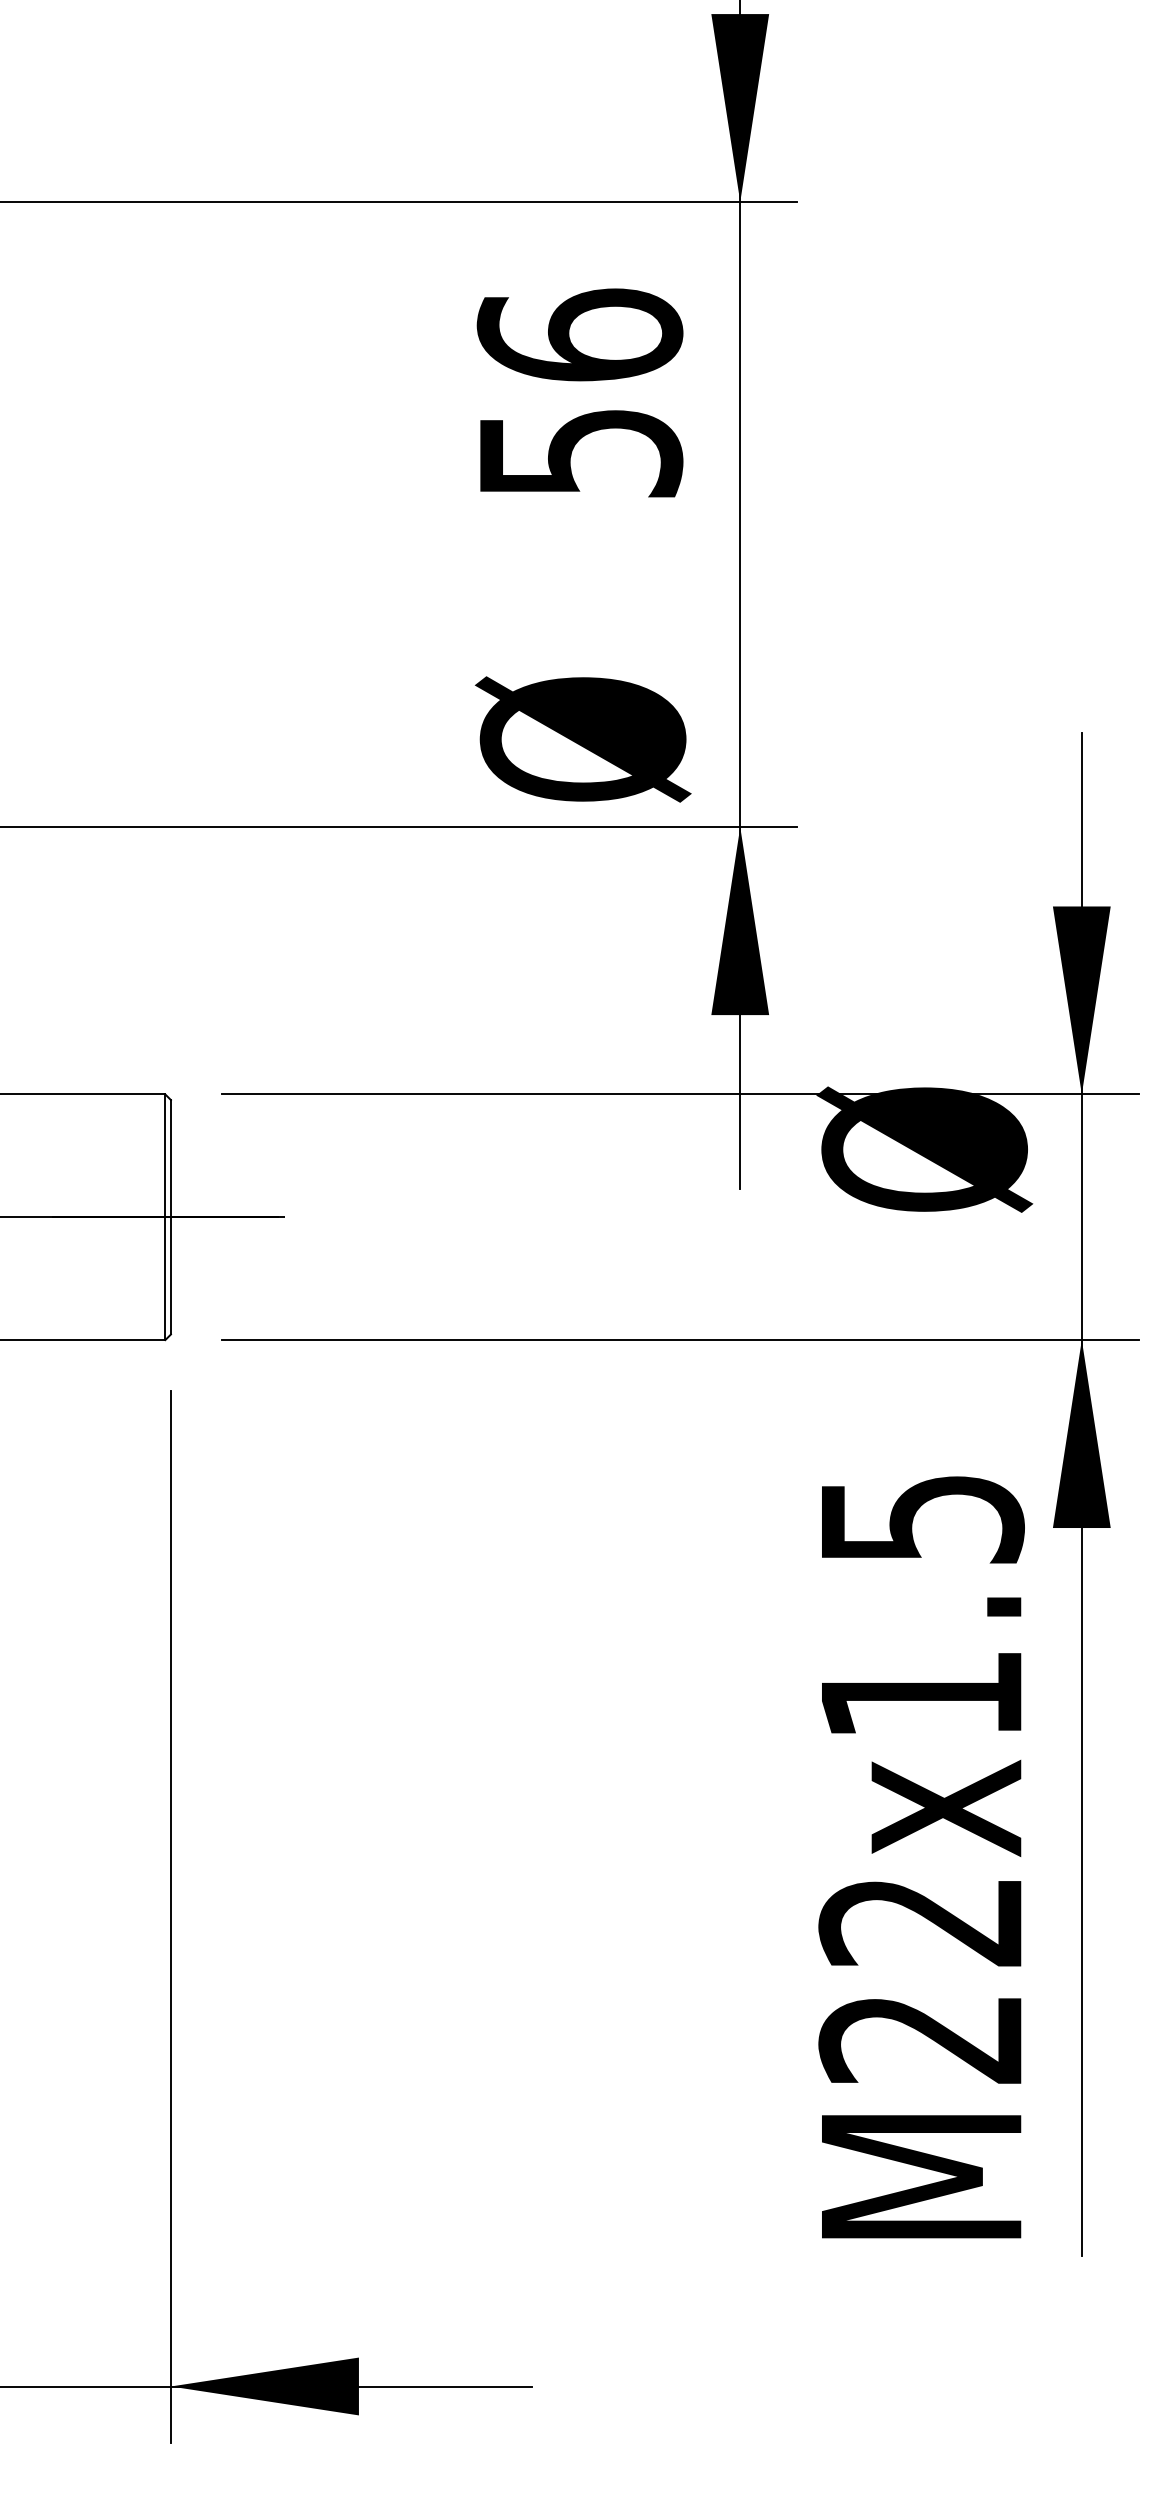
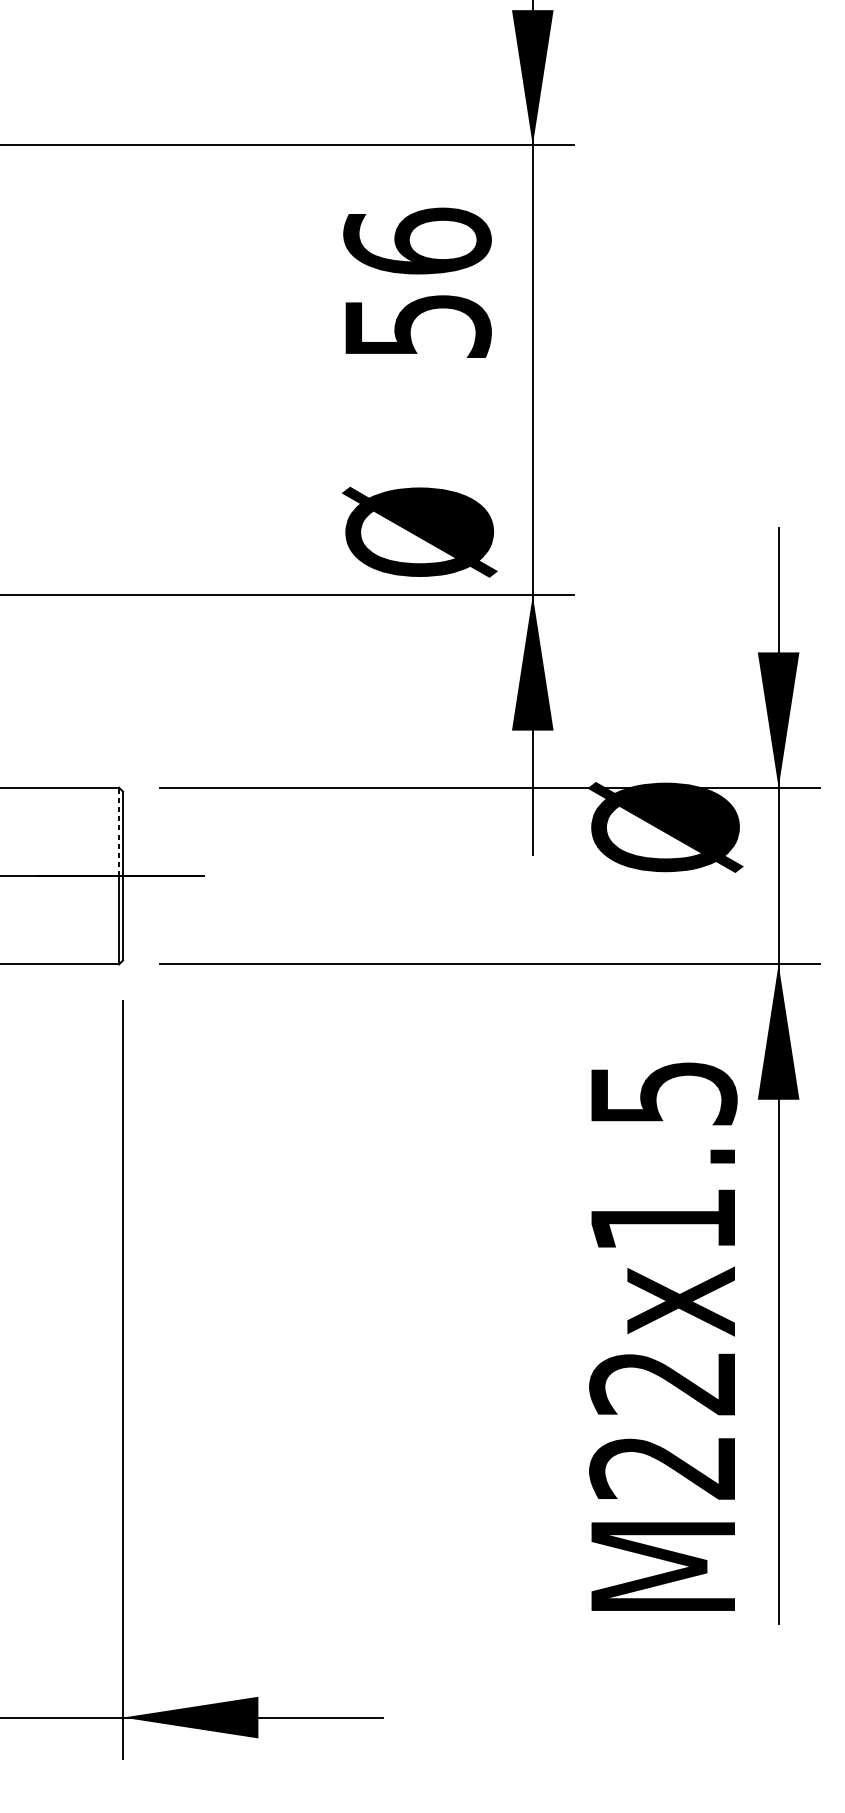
line: (165, 1155) -> (119, 831), solid -> dashed

